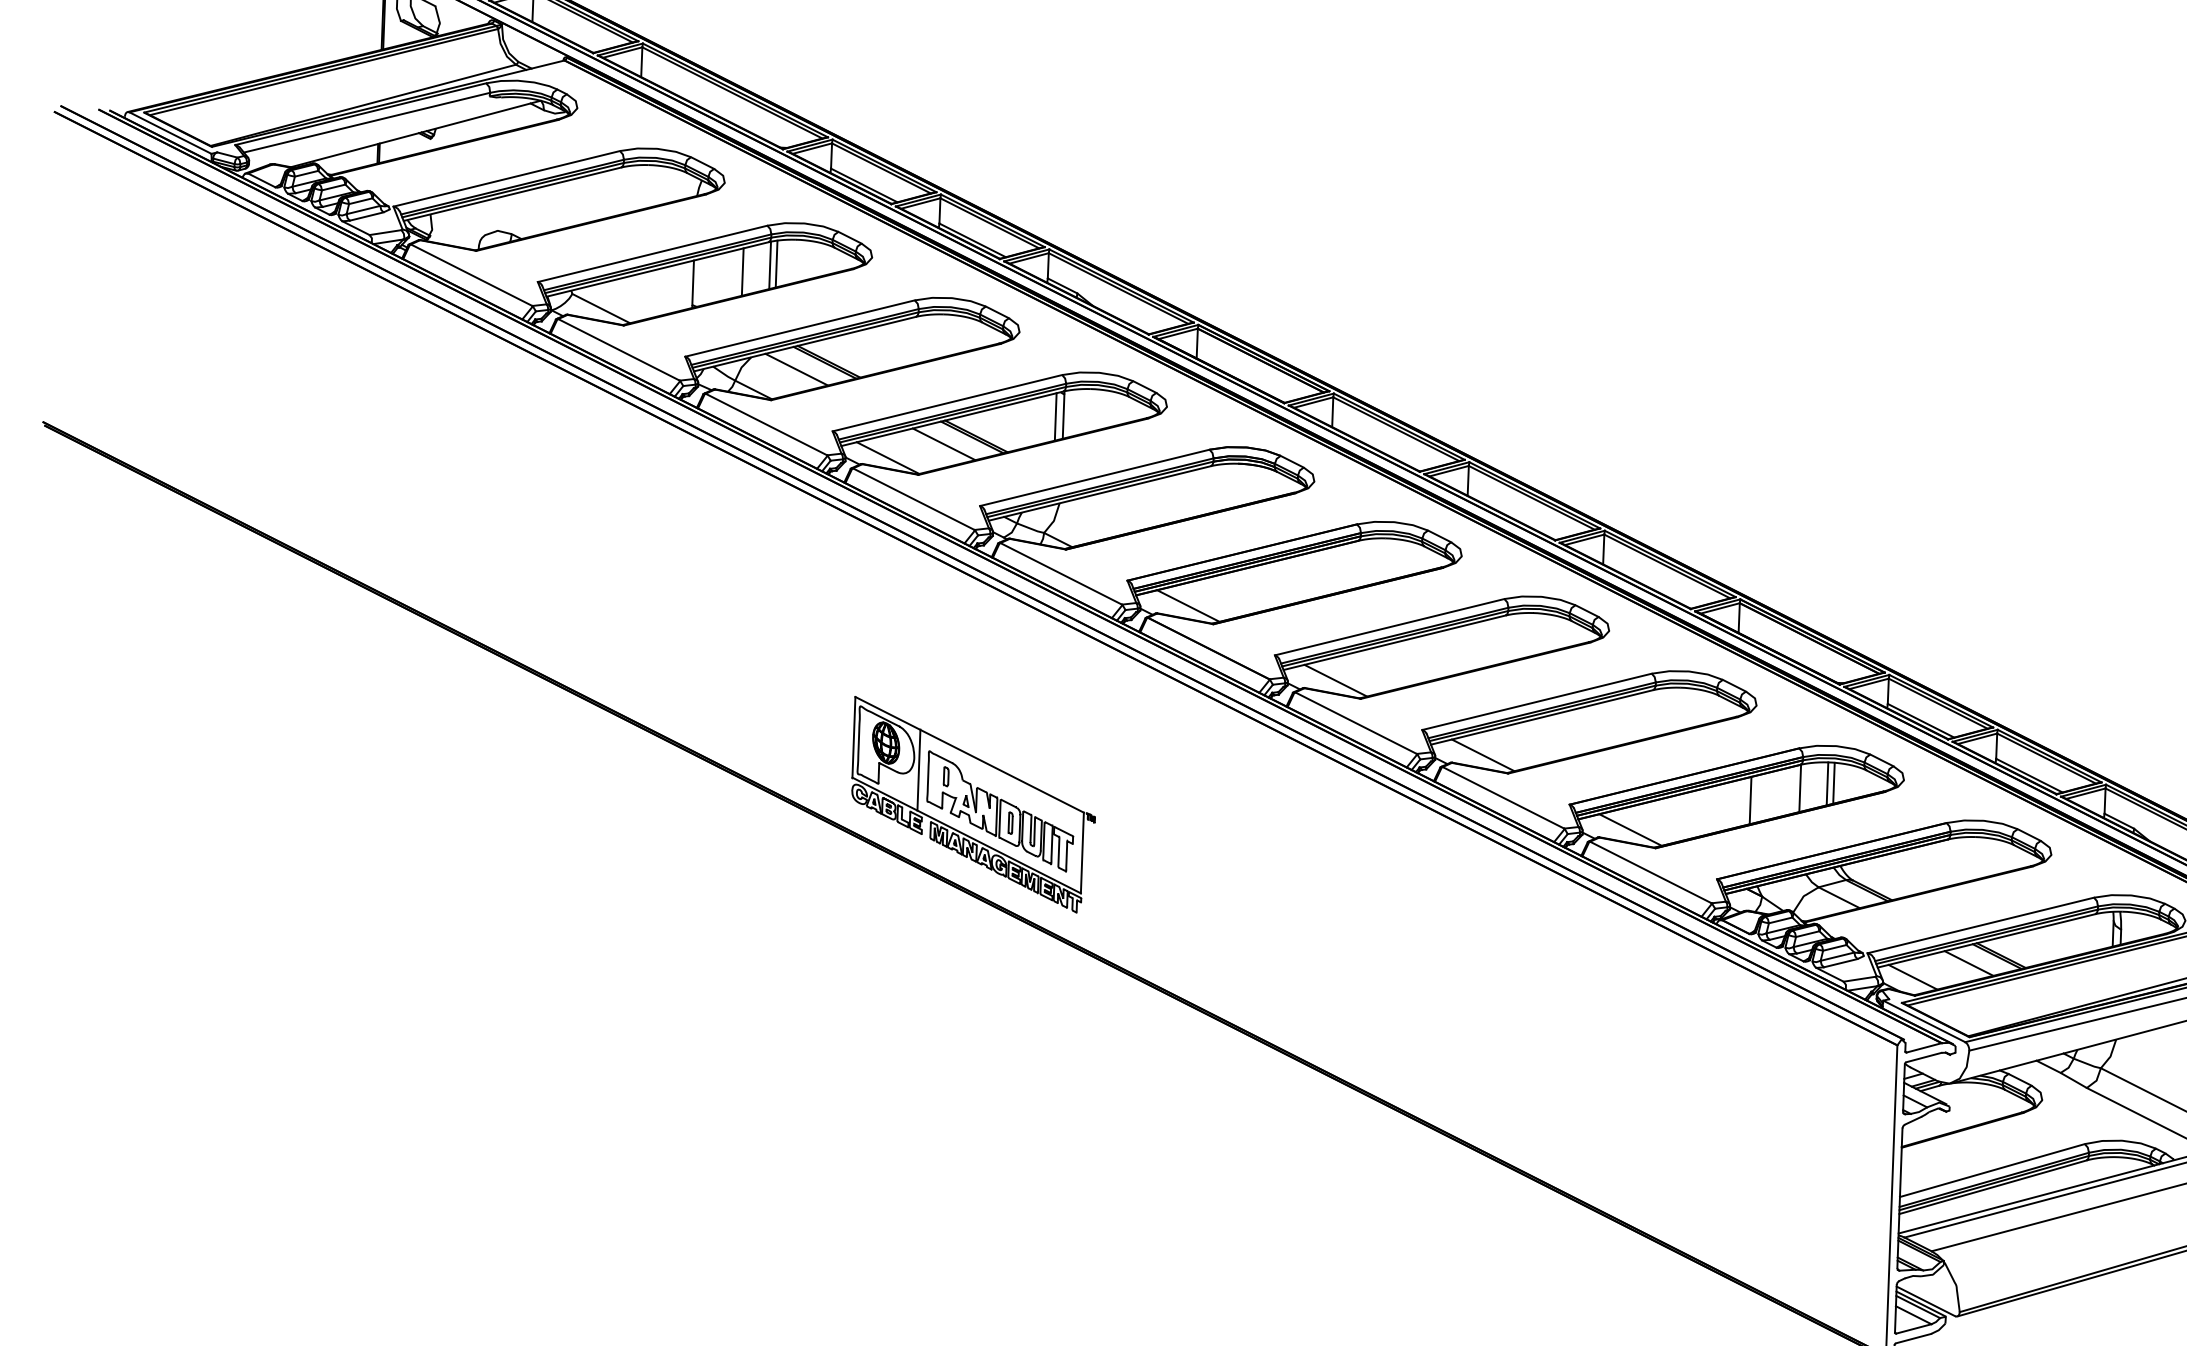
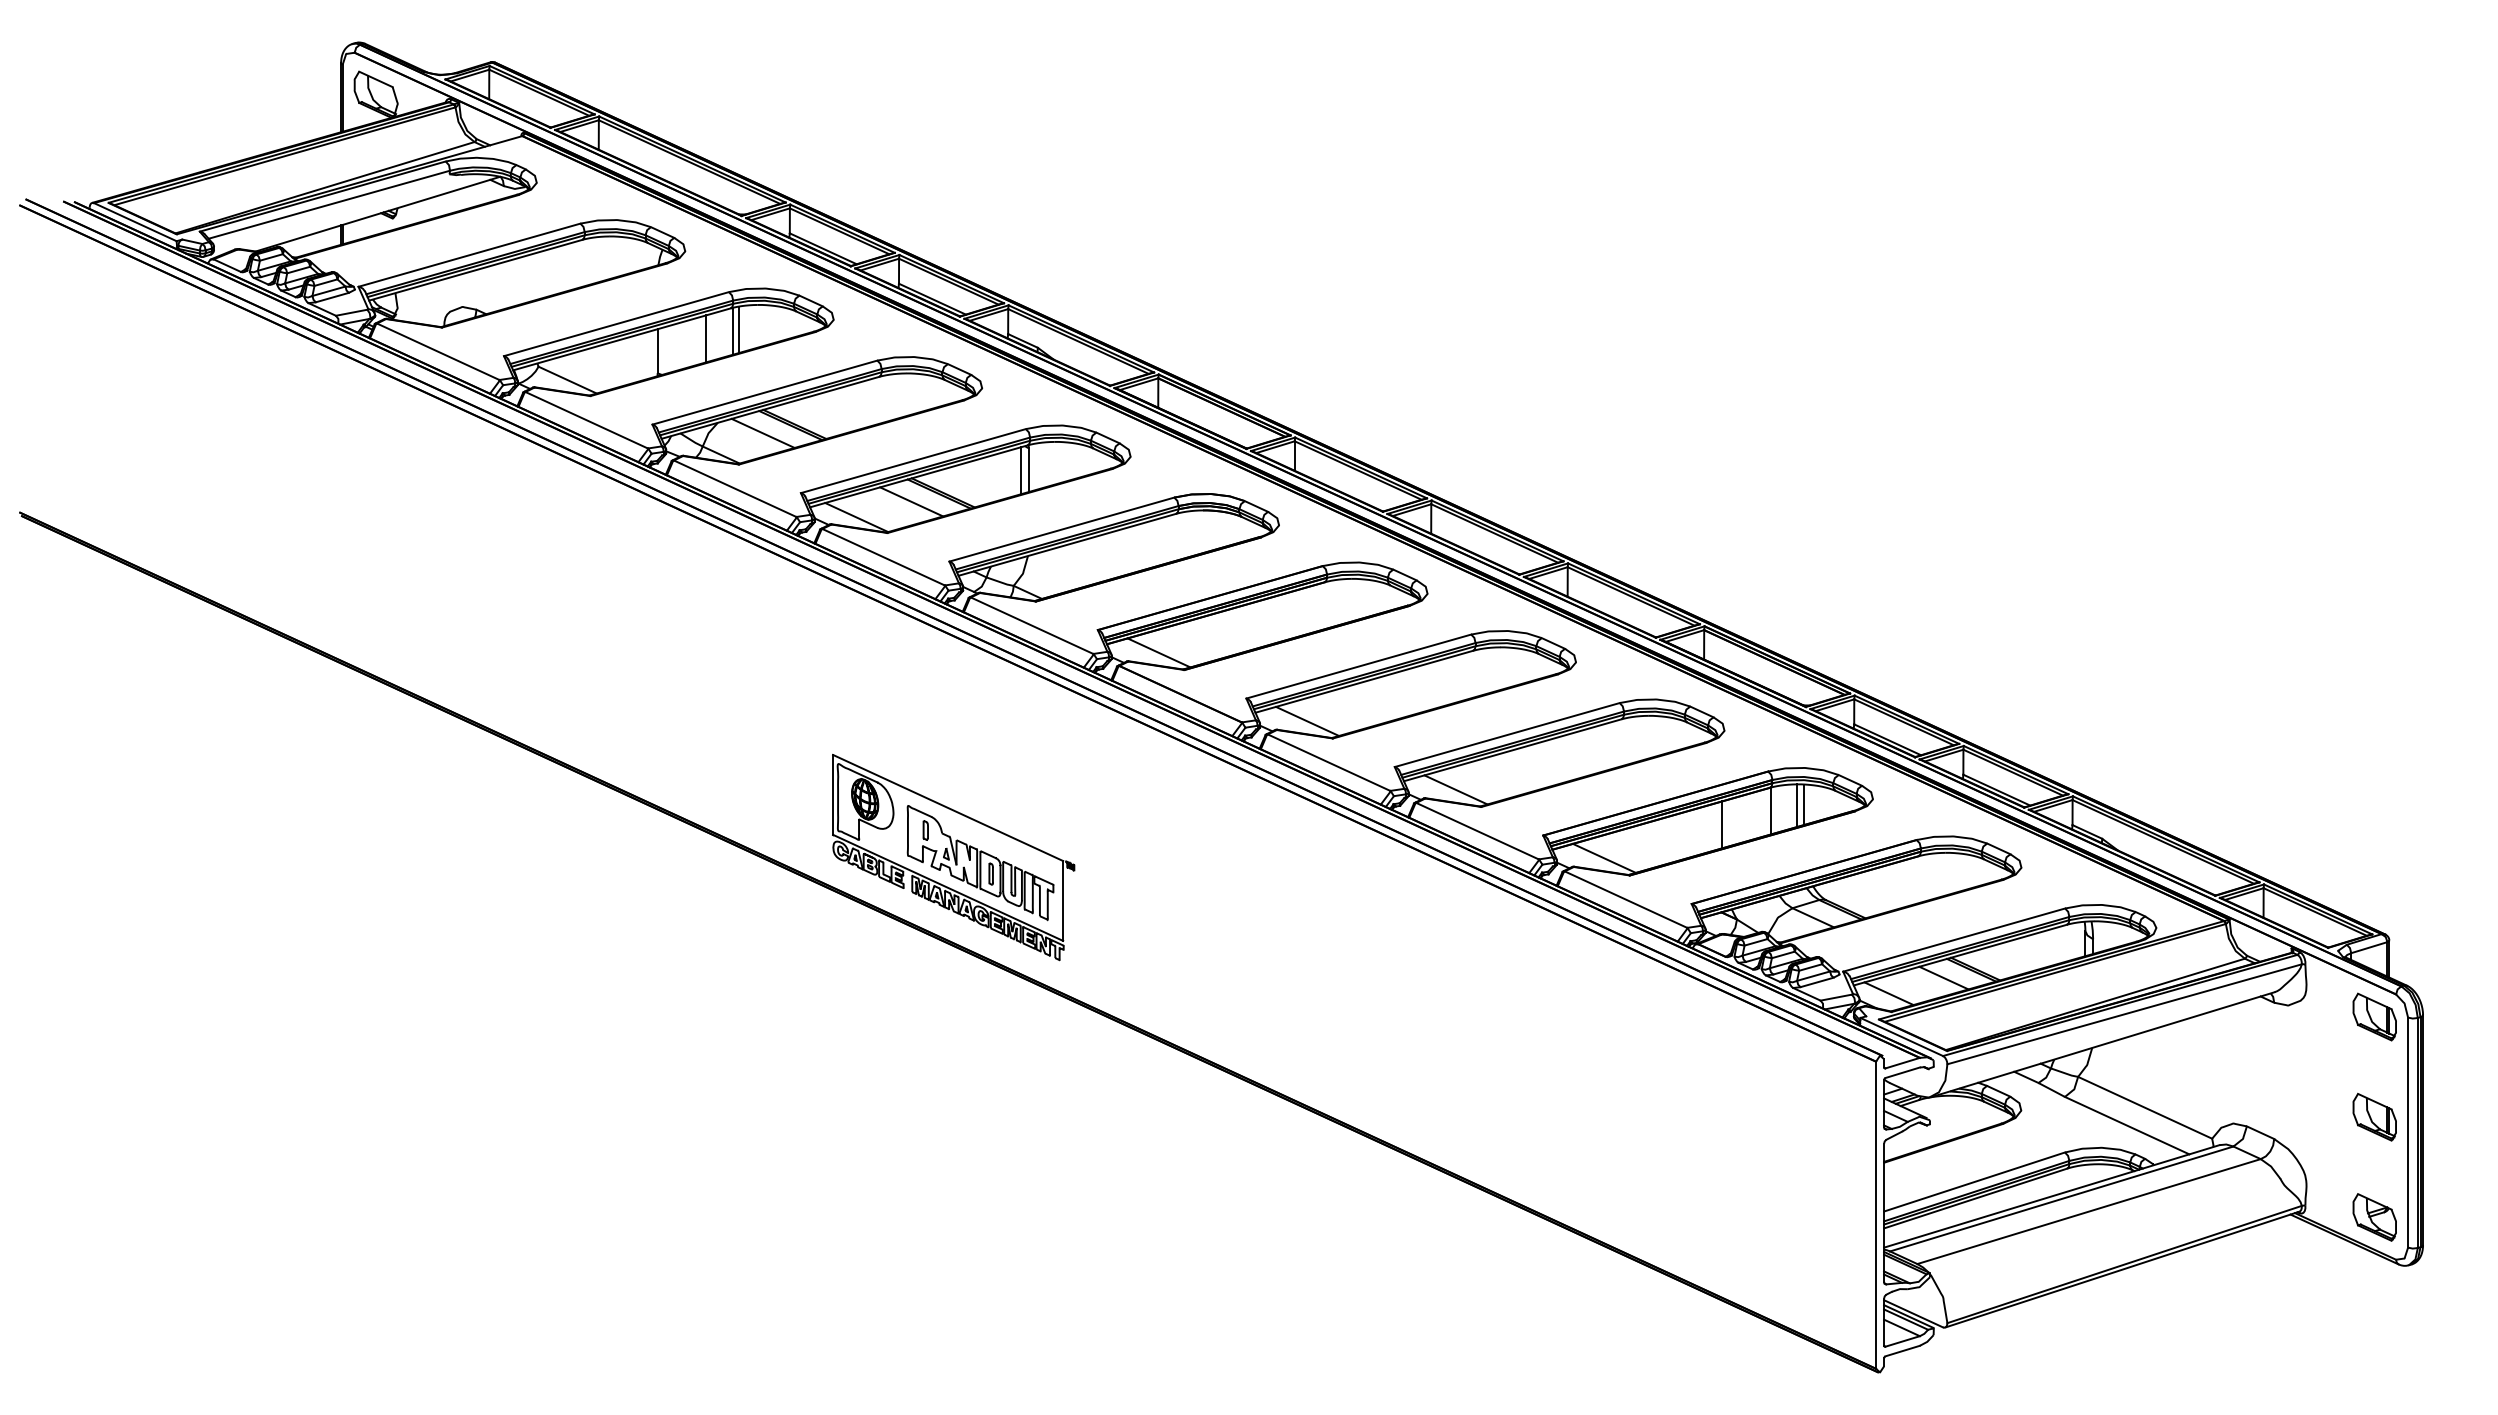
line: (918, 769) -> (898, 824), removed

